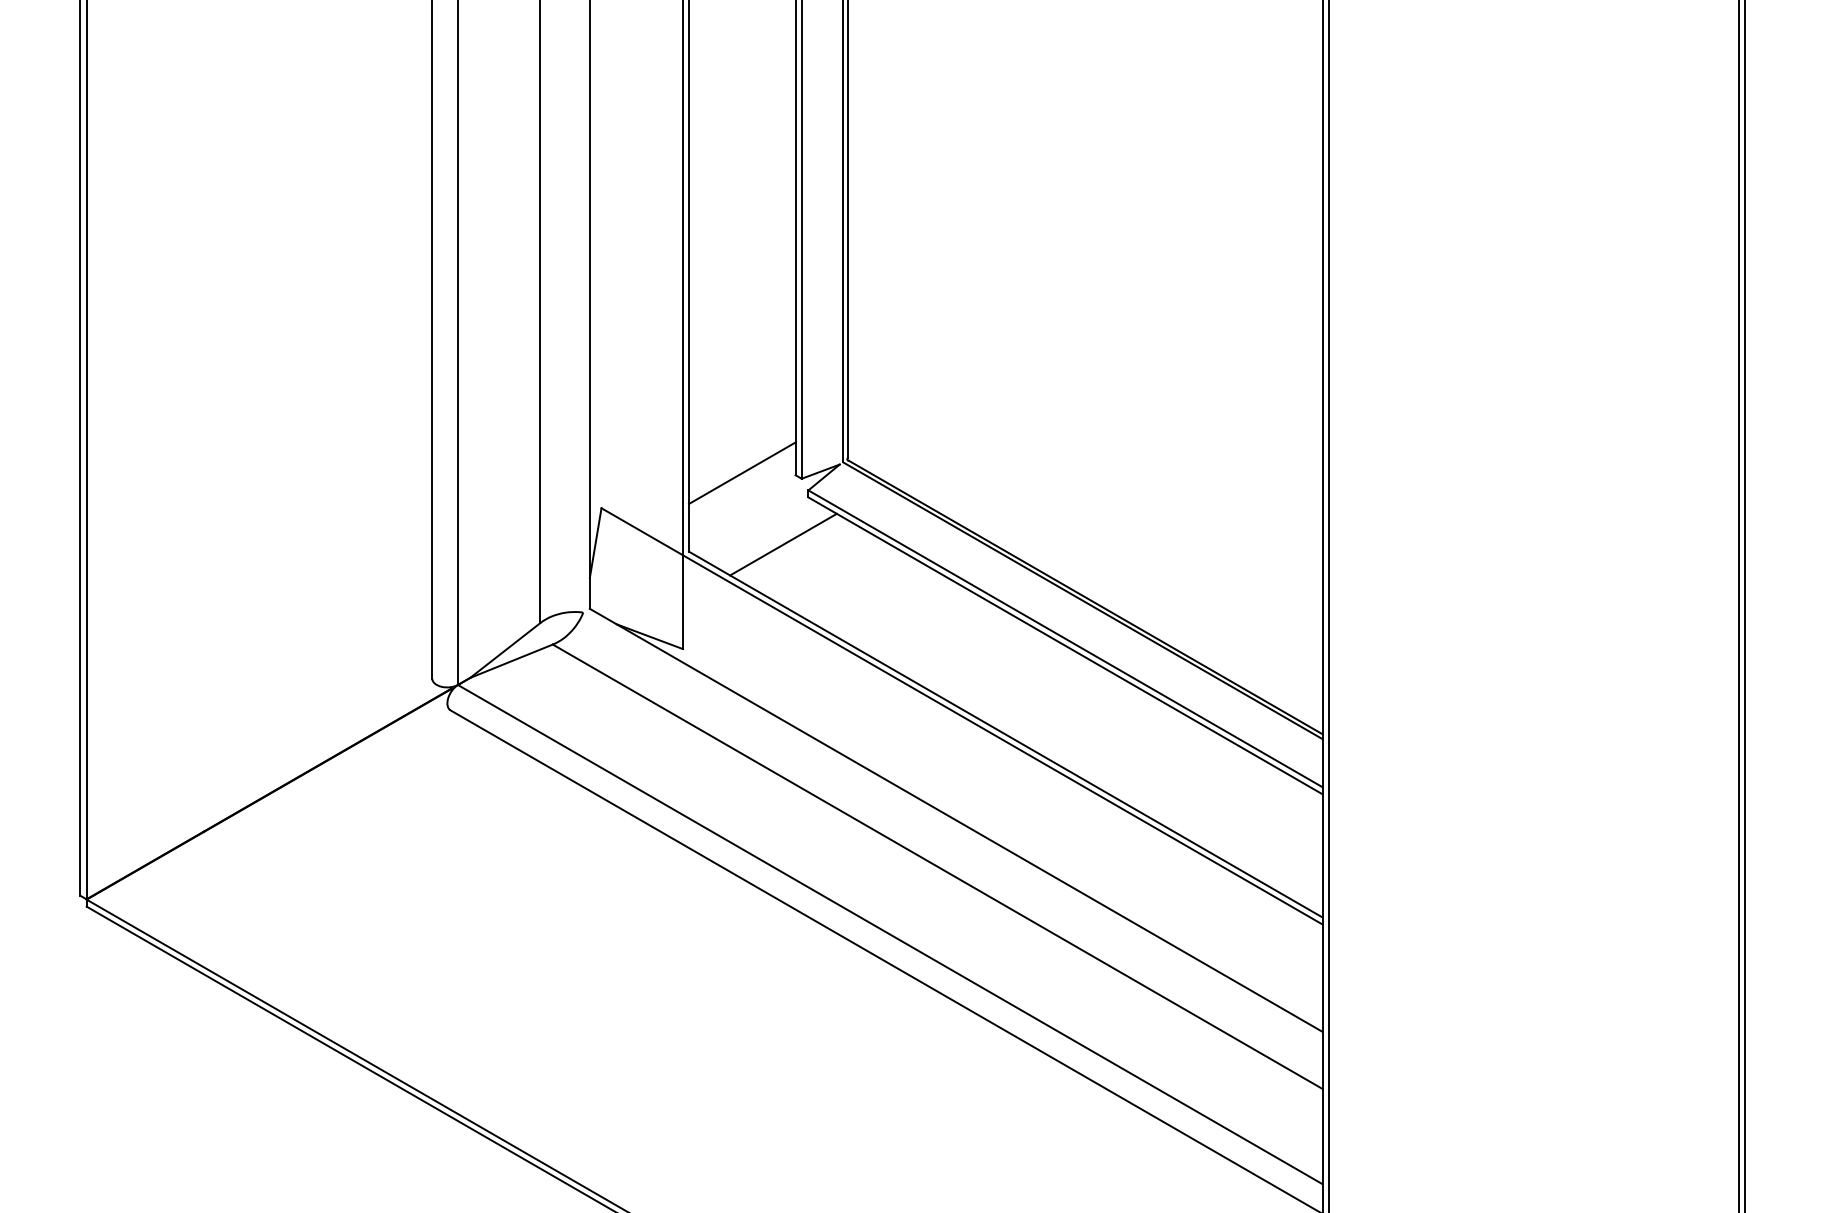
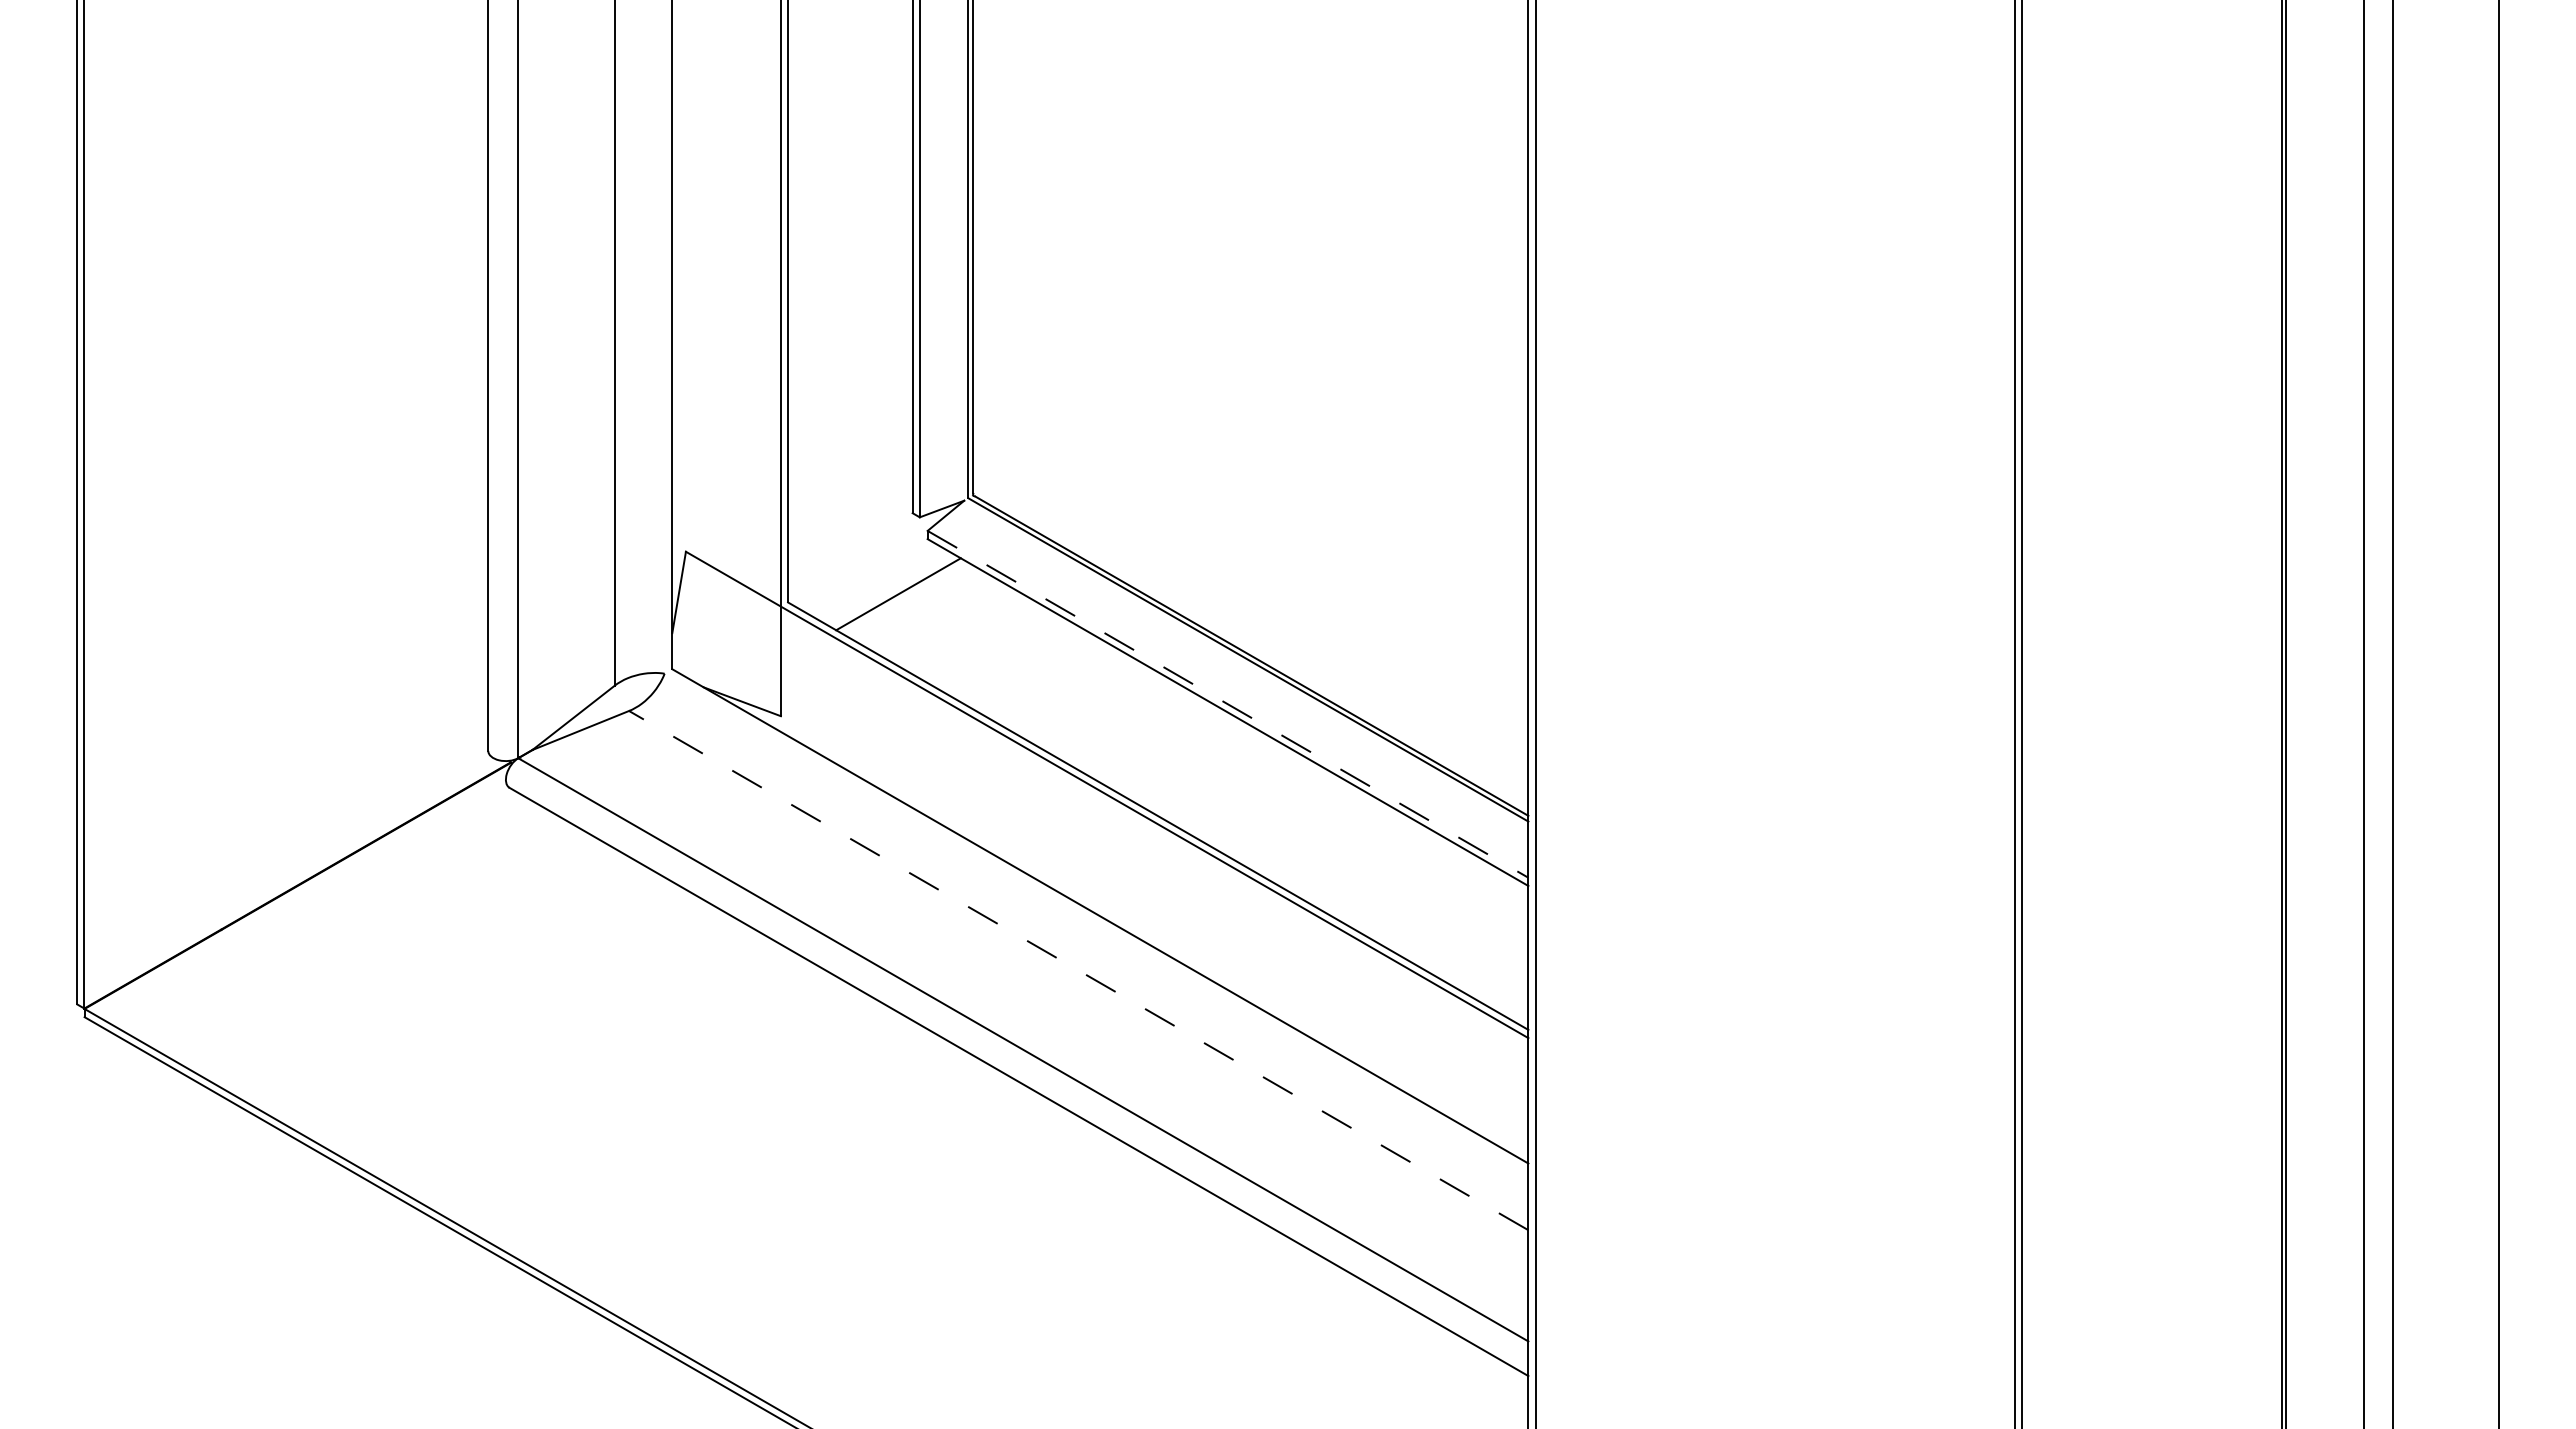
line: (742, 472) -> (850, 510), removed
line: (1065, 639) -> (1228, 704), solid -> dashed
line: (937, 866) -> (1078, 970), solid -> dashed

